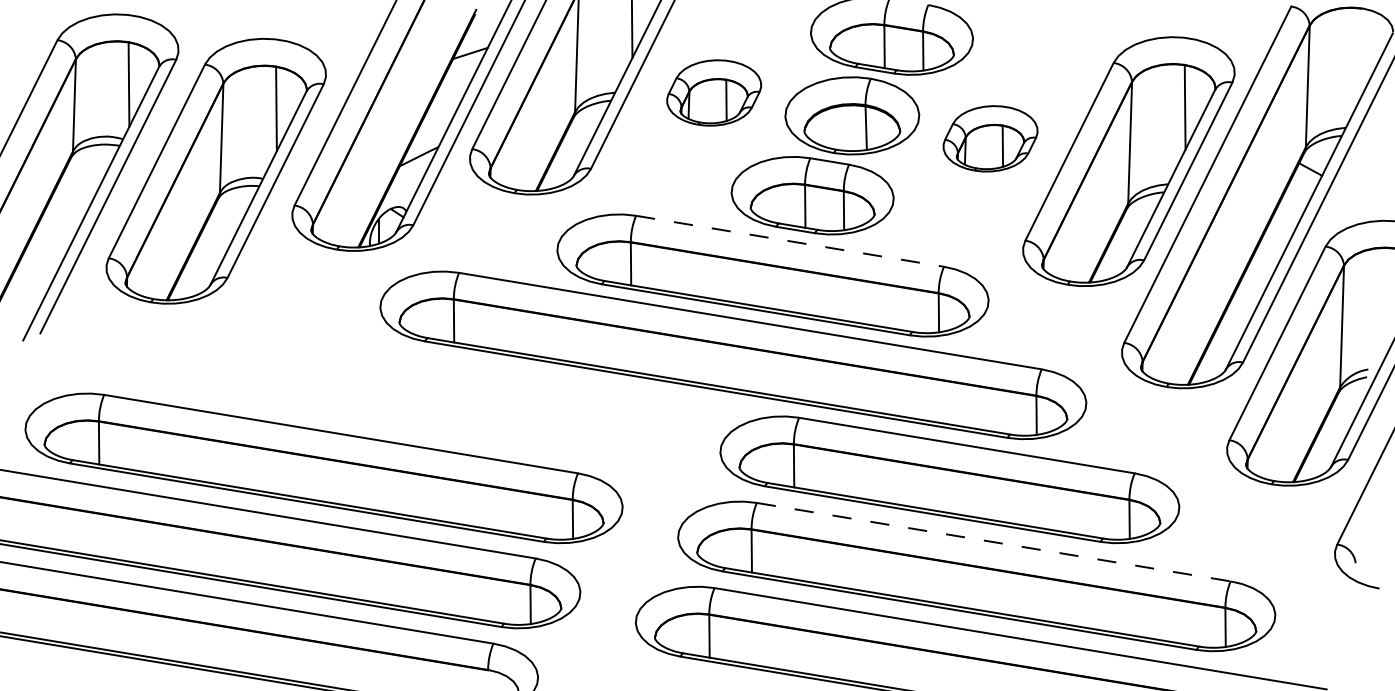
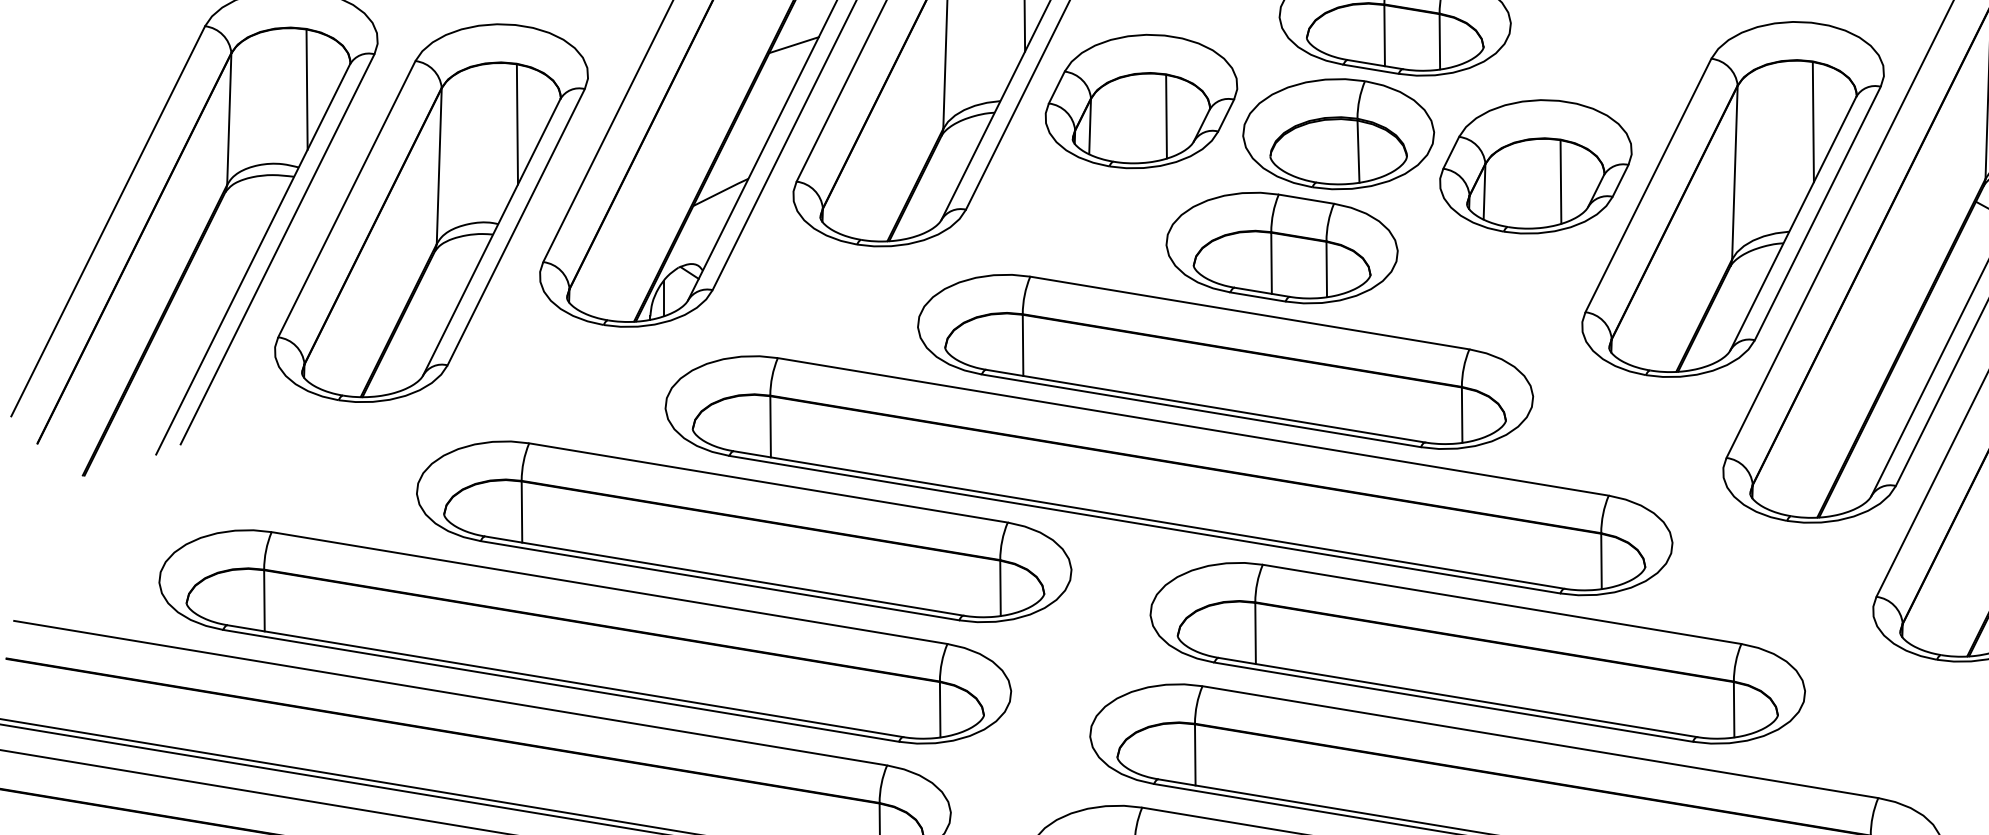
part: (714, 92) -> (1142, 100), size x1.43
part: (990, 138) -> (1535, 166), size x1.43
line: (790, 241) -> (1250, 313), dashed -> solid
part: (435, 394) -> (744, 531), added
line: (994, 542) -> (1541, 742), dashed -> solid

